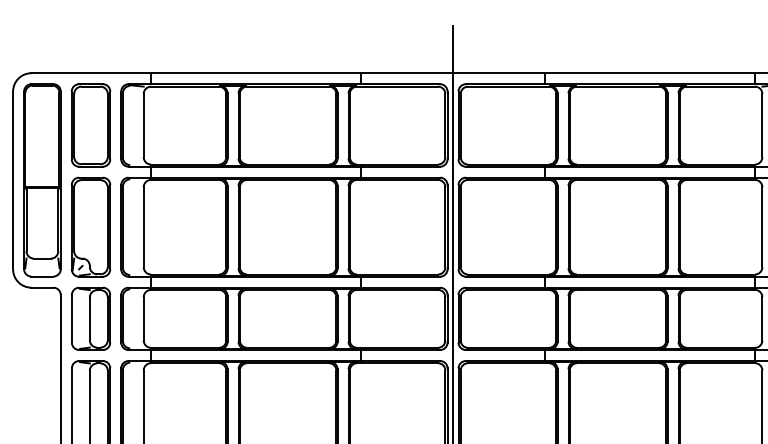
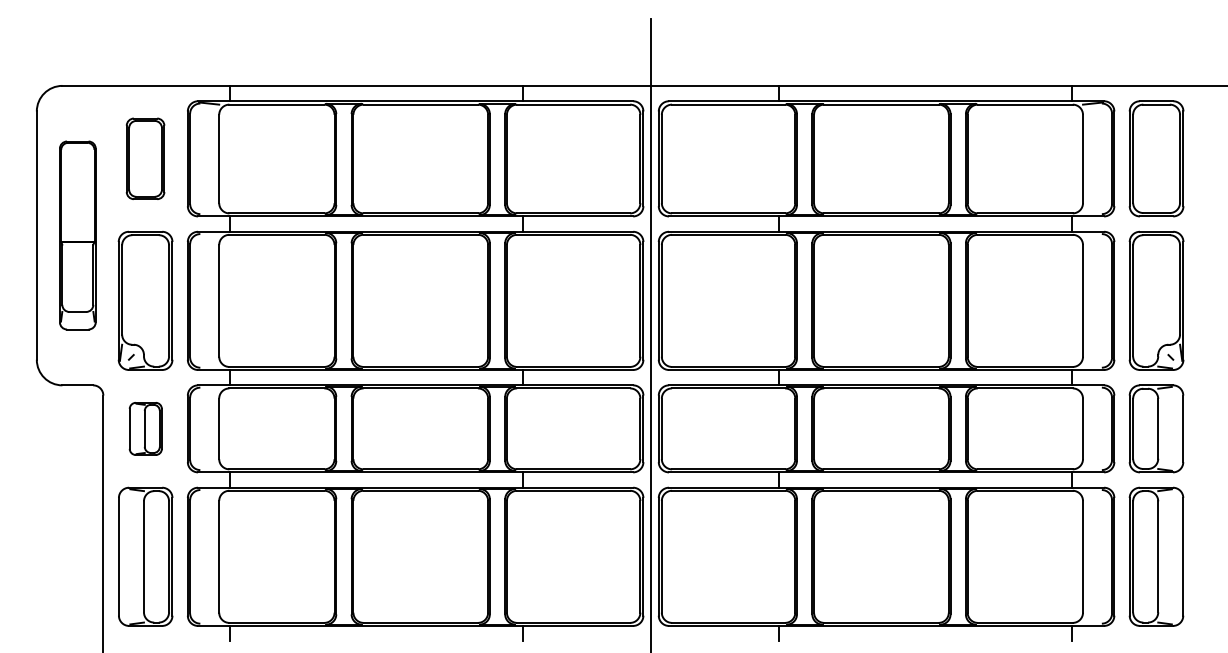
part: (90, 125) -> (145, 158), size x0.7
part: (42, 180) -> (77, 235), size x0.7
part: (90, 318) -> (145, 428), size x0.6

